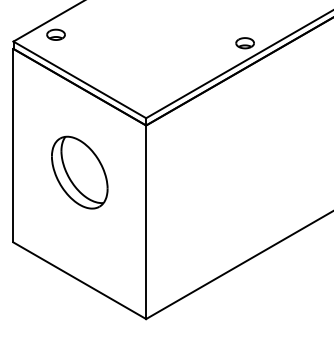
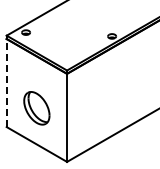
line: (13, 144) -> (6, 82), solid -> dashed
part: (78, 173) -> (36, 108), moved

